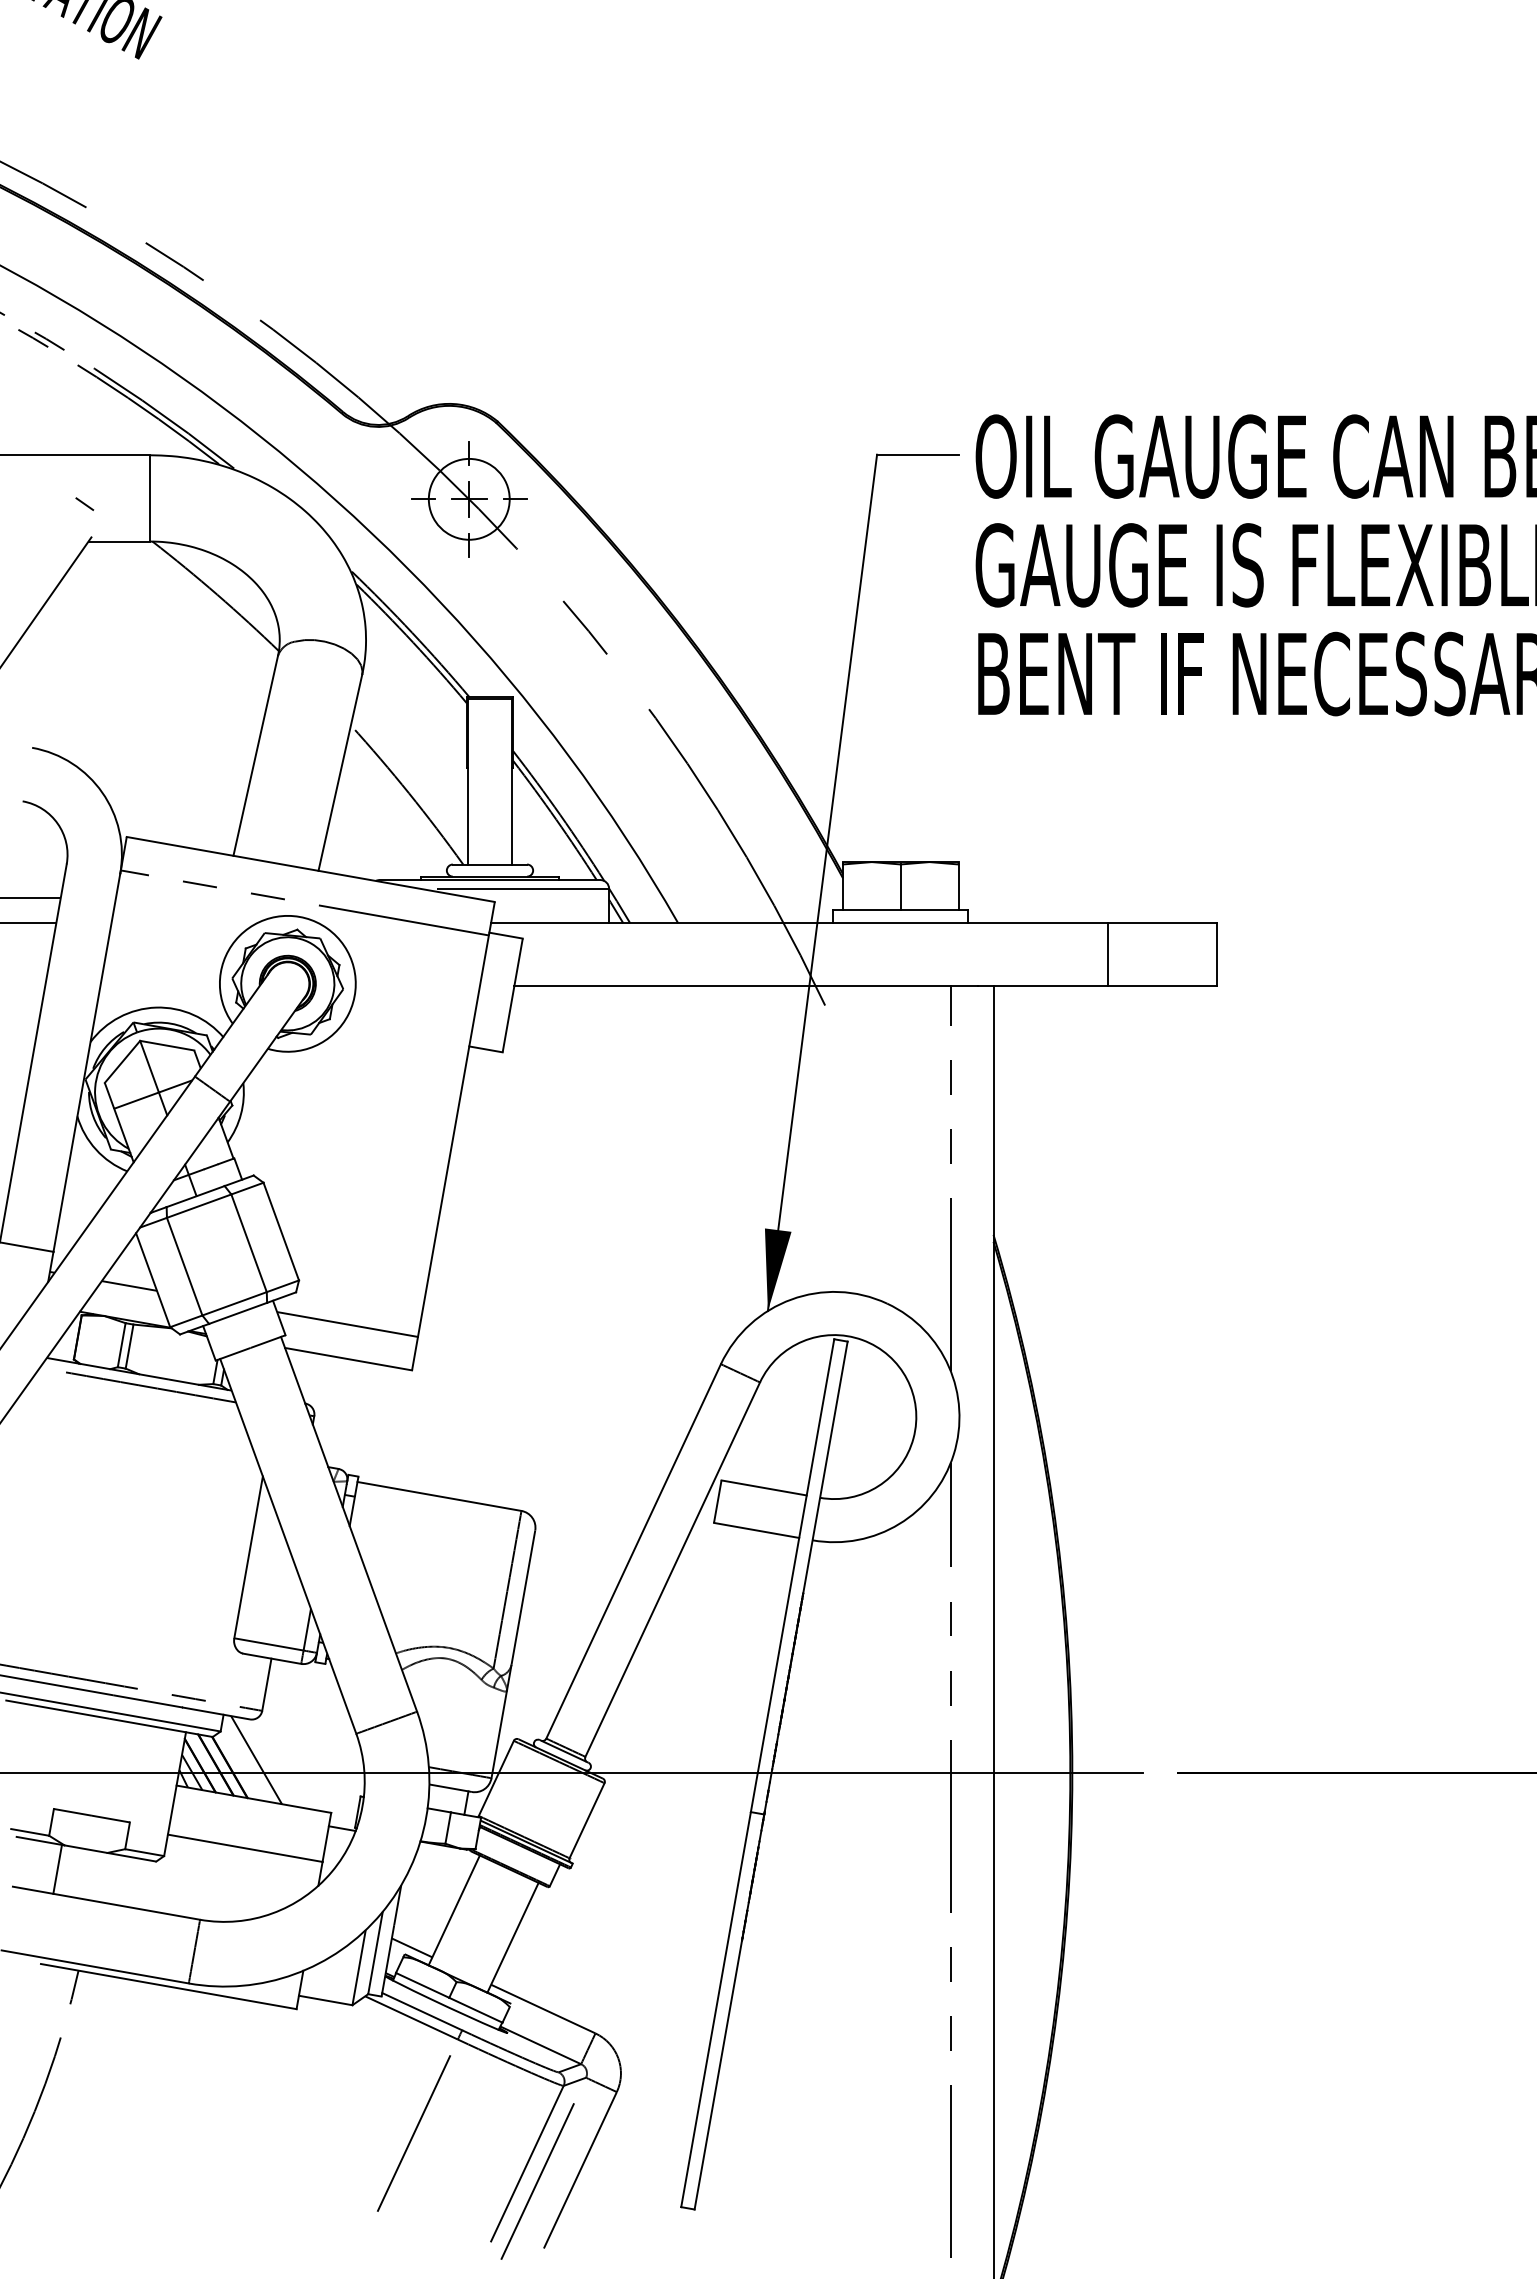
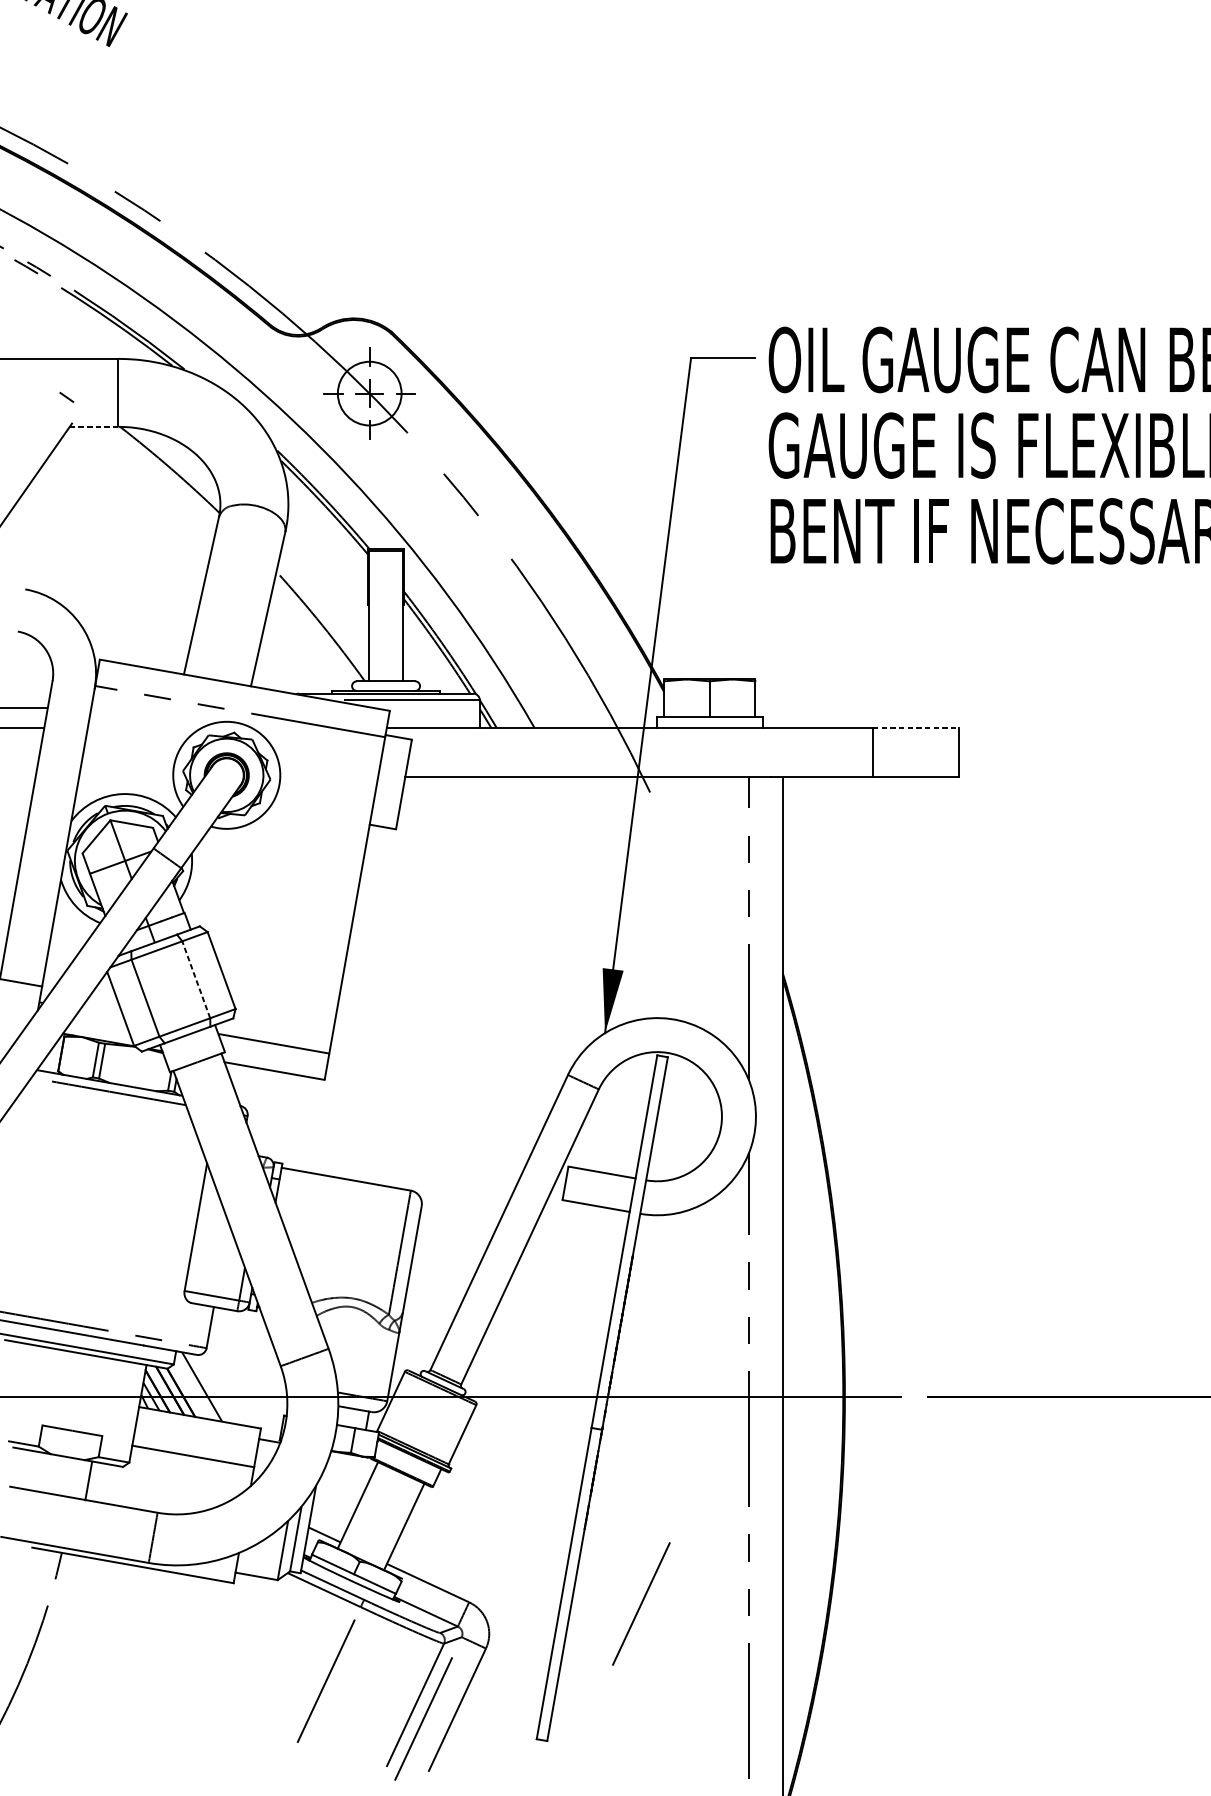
line: (119, 541) -> (94, 426), solid -> dashed
line: (1162, 923) -> (915, 727), solid -> dashed
line: (249, 1243) -> (196, 979), solid -> dashed
line: (129, 1285) -> (102, 1013), removed
line: (57, 1868) -> (88, 1480), moved
line: (813, 2035) -> (640, 1603), added

